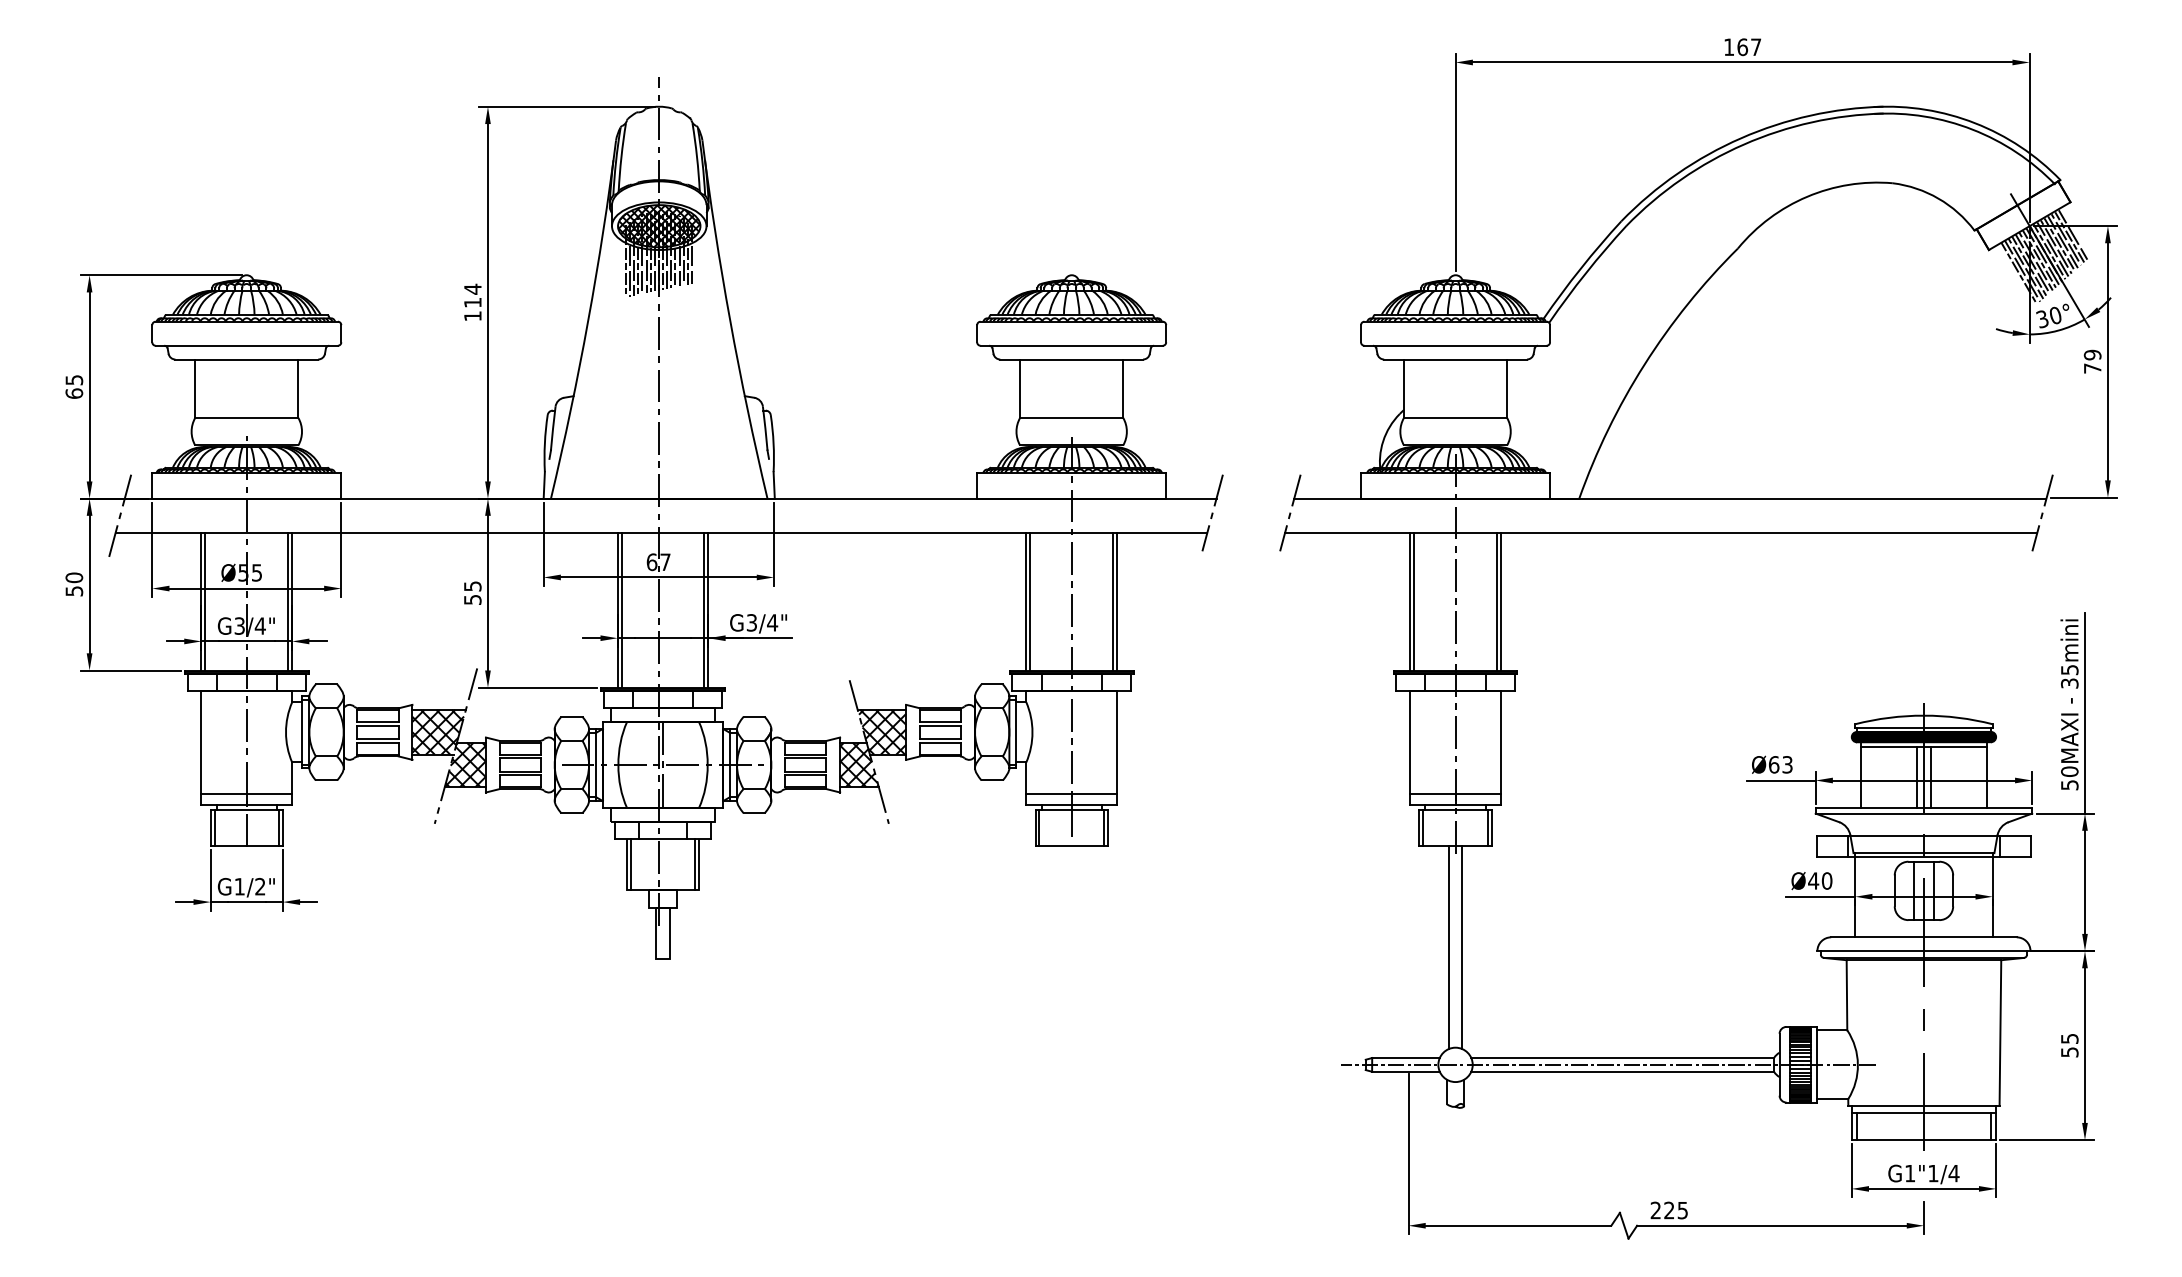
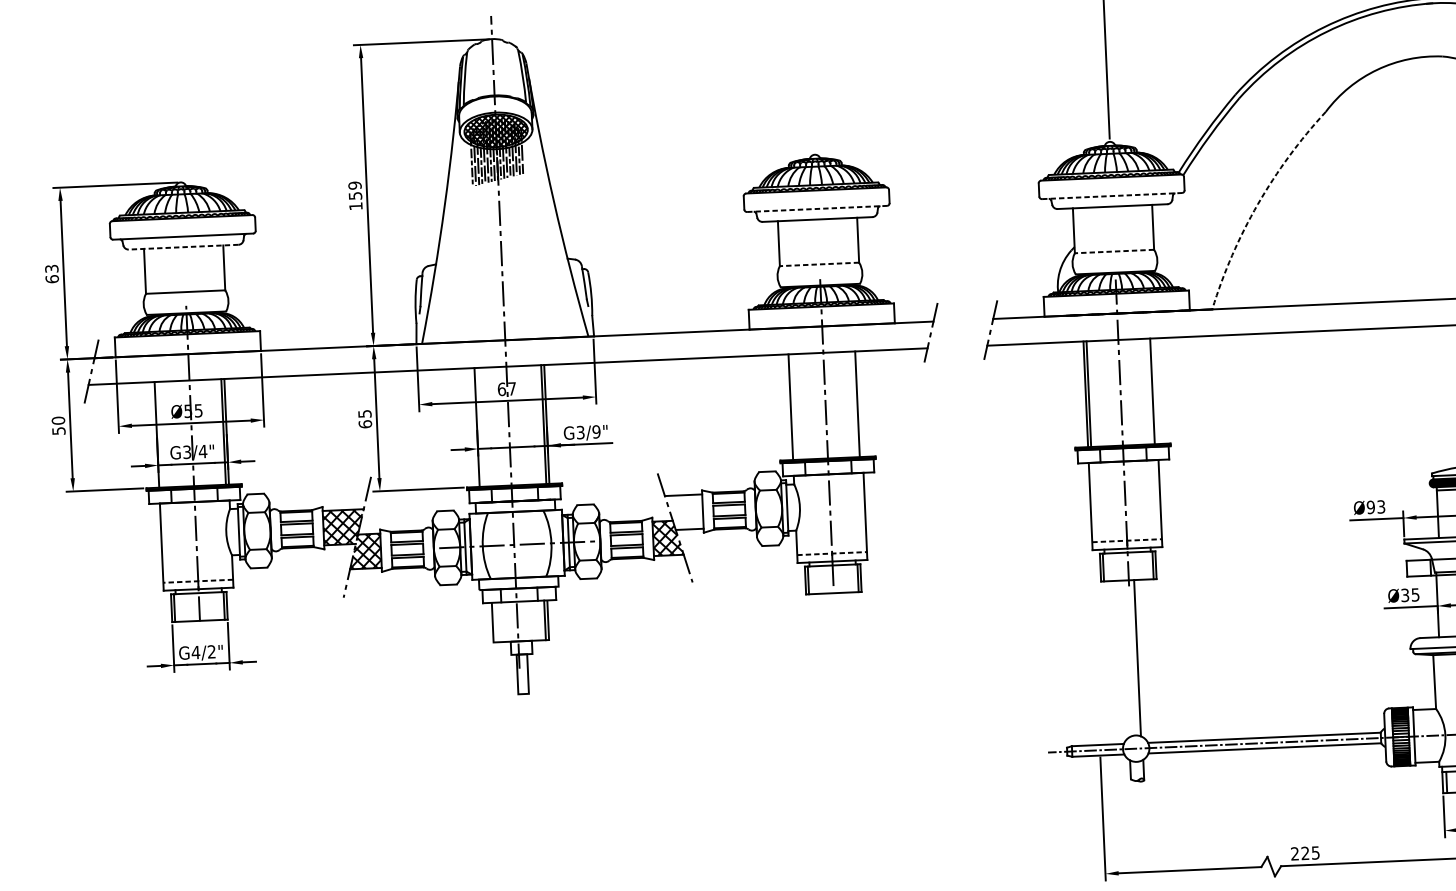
text: (472, 295) -> (354, 190), 114 -> 159
line: (1072, 345) -> (817, 208), solid -> dashed
line: (1456, 345) -> (1112, 195), solid -> dashed
line: (246, 359) -> (183, 247), solid -> dashed
arc: (1644, 364) -> (1257, 204), solid -> dashed
text: (73, 379) -> (51, 268), 65 -> 63
line: (1071, 417) -> (819, 264), solid -> dashed
line: (1455, 417) -> (1114, 251), solid -> dashed
text: (472, 599) -> (365, 424), 55 -> 65
line: (205, 601) -> (160, 434), removed
line: (1030, 601) -> (794, 406), removed
line: (1117, 601) -> (860, 403), removed
line: (1500, 601) -> (1155, 391), removed
line: (621, 610) -> (480, 427), removed
text: (772, 622) -> (596, 431), G3/4" -> G3/9"
hatch: (882, 732) -> (684, 512), removed
line: (663, 764) -> (517, 544), removed
text: (1773, 764) -> (1370, 507), Ø63 -> Ø93
line: (246, 794) -> (198, 581), solid -> dashed
line: (1072, 794) -> (832, 553), solid -> dashed
line: (1456, 794) -> (1127, 540), solid -> dashed
line: (631, 864) -> (496, 622), removed
text: (1820, 880) -> (1410, 594), Ø40 -> Ø35
text: (239, 886) -> (195, 652), G1/2" -> G4/2"
line: (1448, 947) -> (1126, 658), removed

